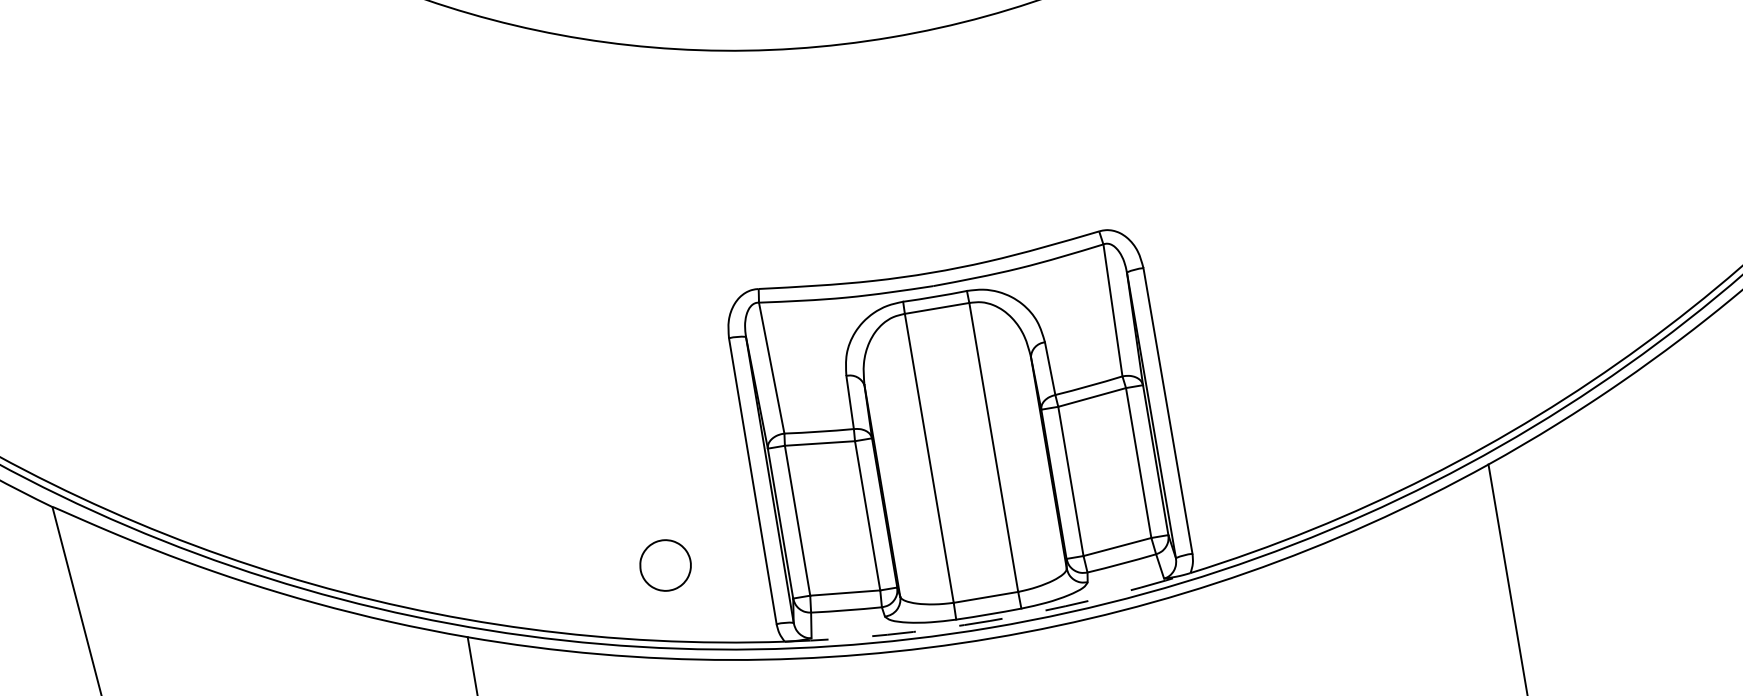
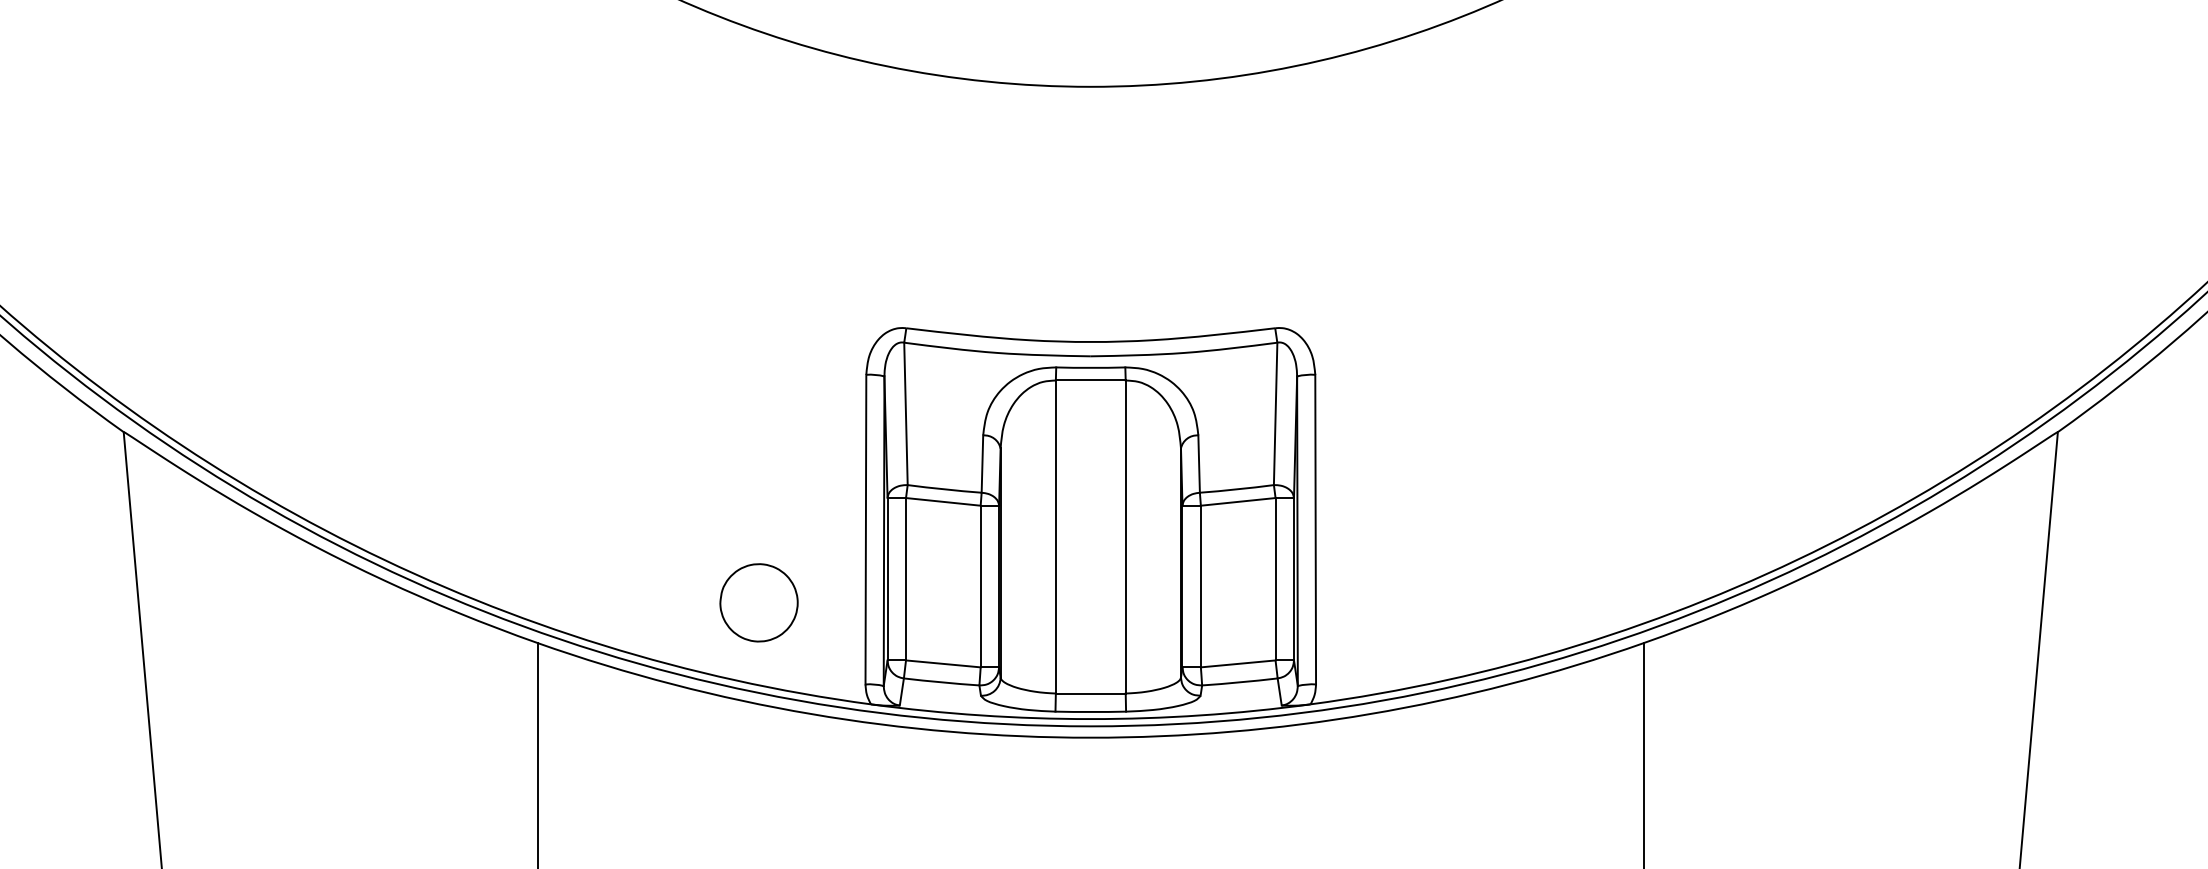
part: (665, 565) -> (758, 602), size x1.43
arc: (989, 621) -> (1090, 719), dashed -> solid

